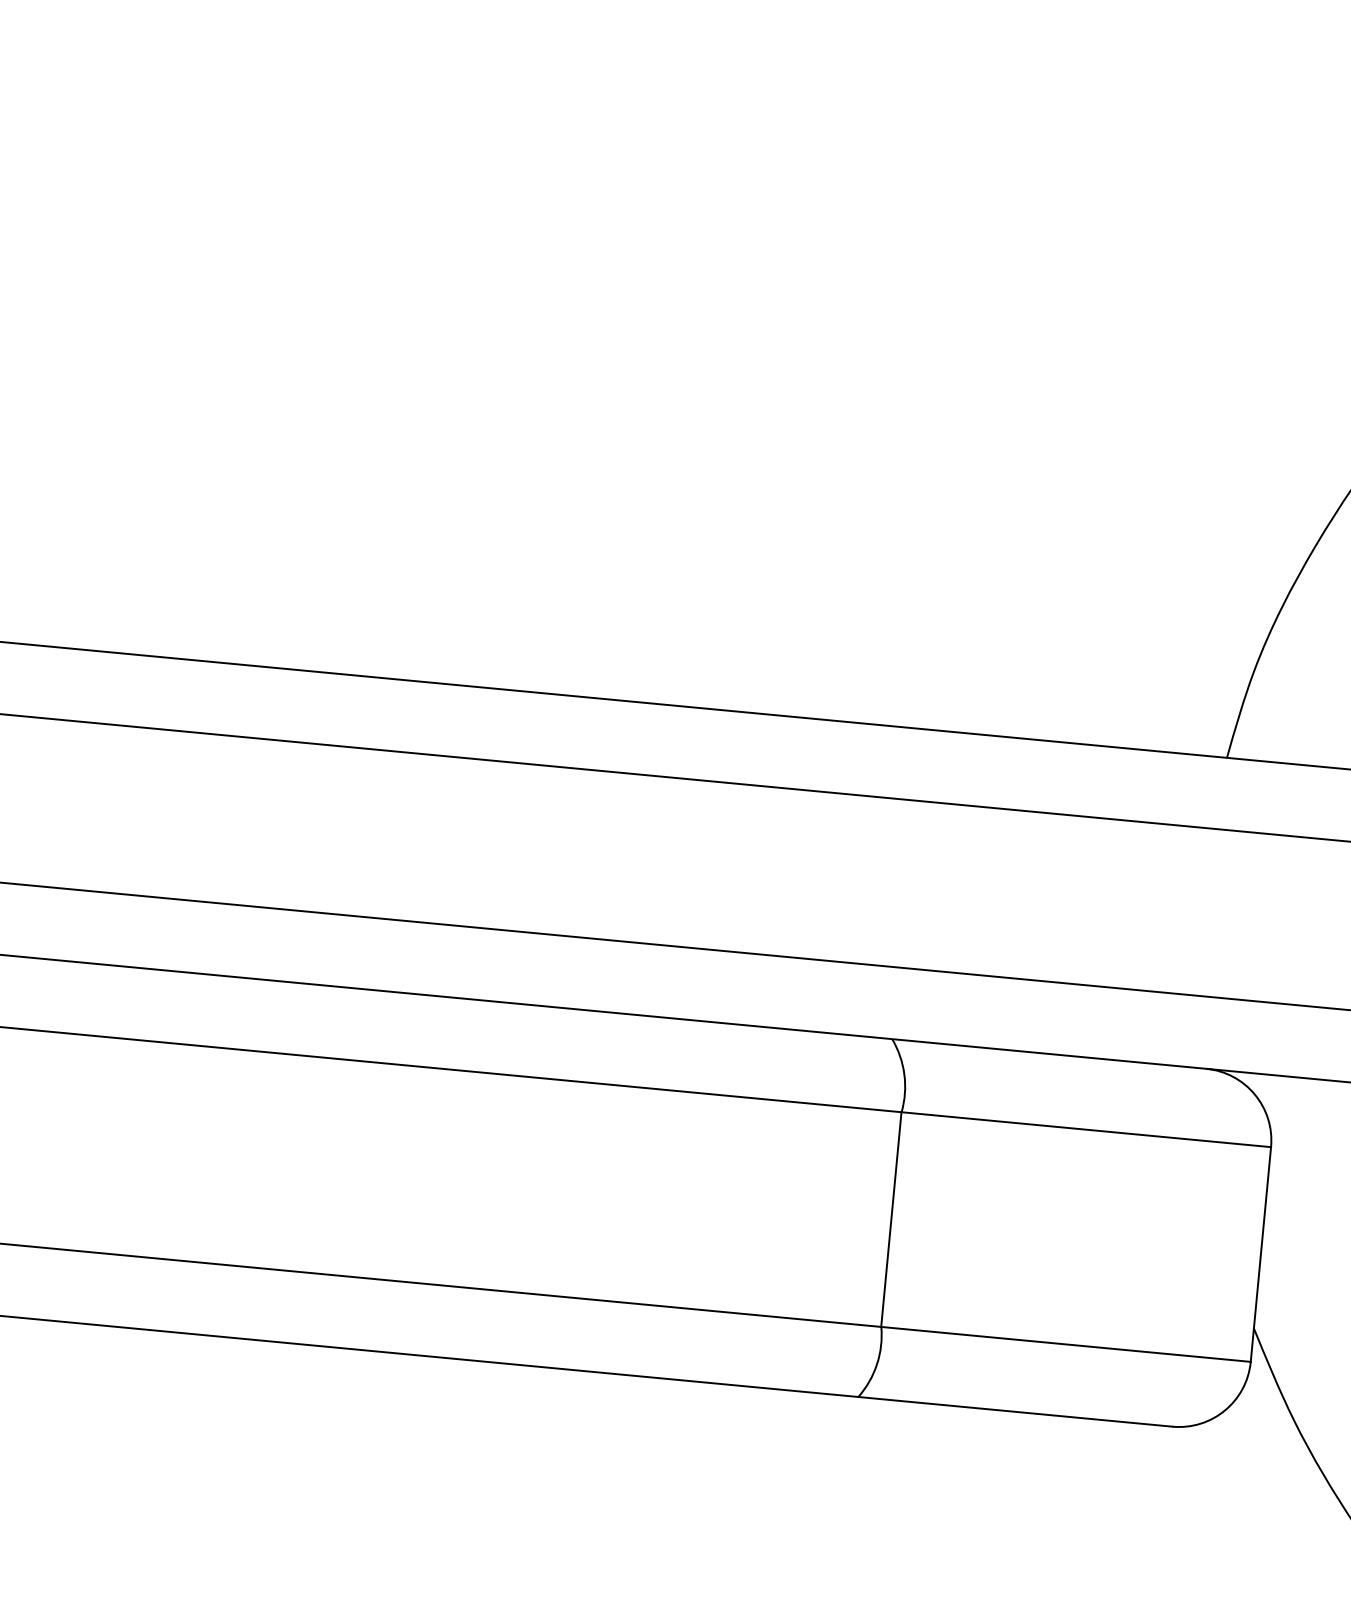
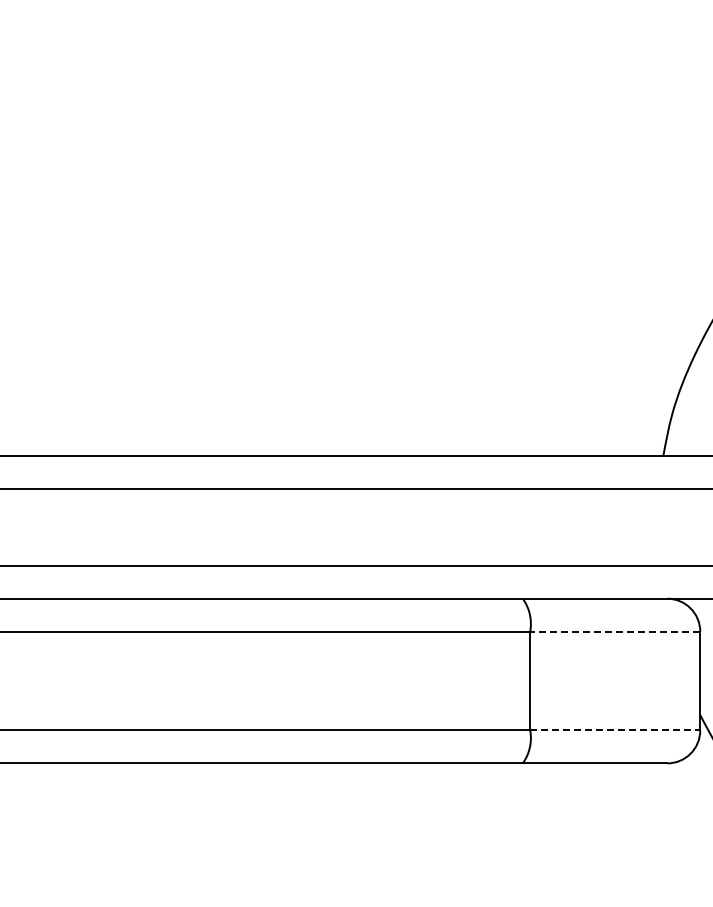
line: (1084, 1129) -> (614, 631), solid -> dashed
line: (1066, 1344) -> (615, 730), solid -> dashed

